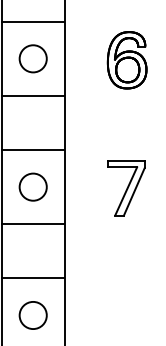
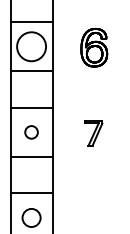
circle: (33, 58) -> (31, 46), size x1.6
circle: (33, 187) -> (31, 132), size x0.7
part: (126, 188) -> (93, 133), size x0.7

